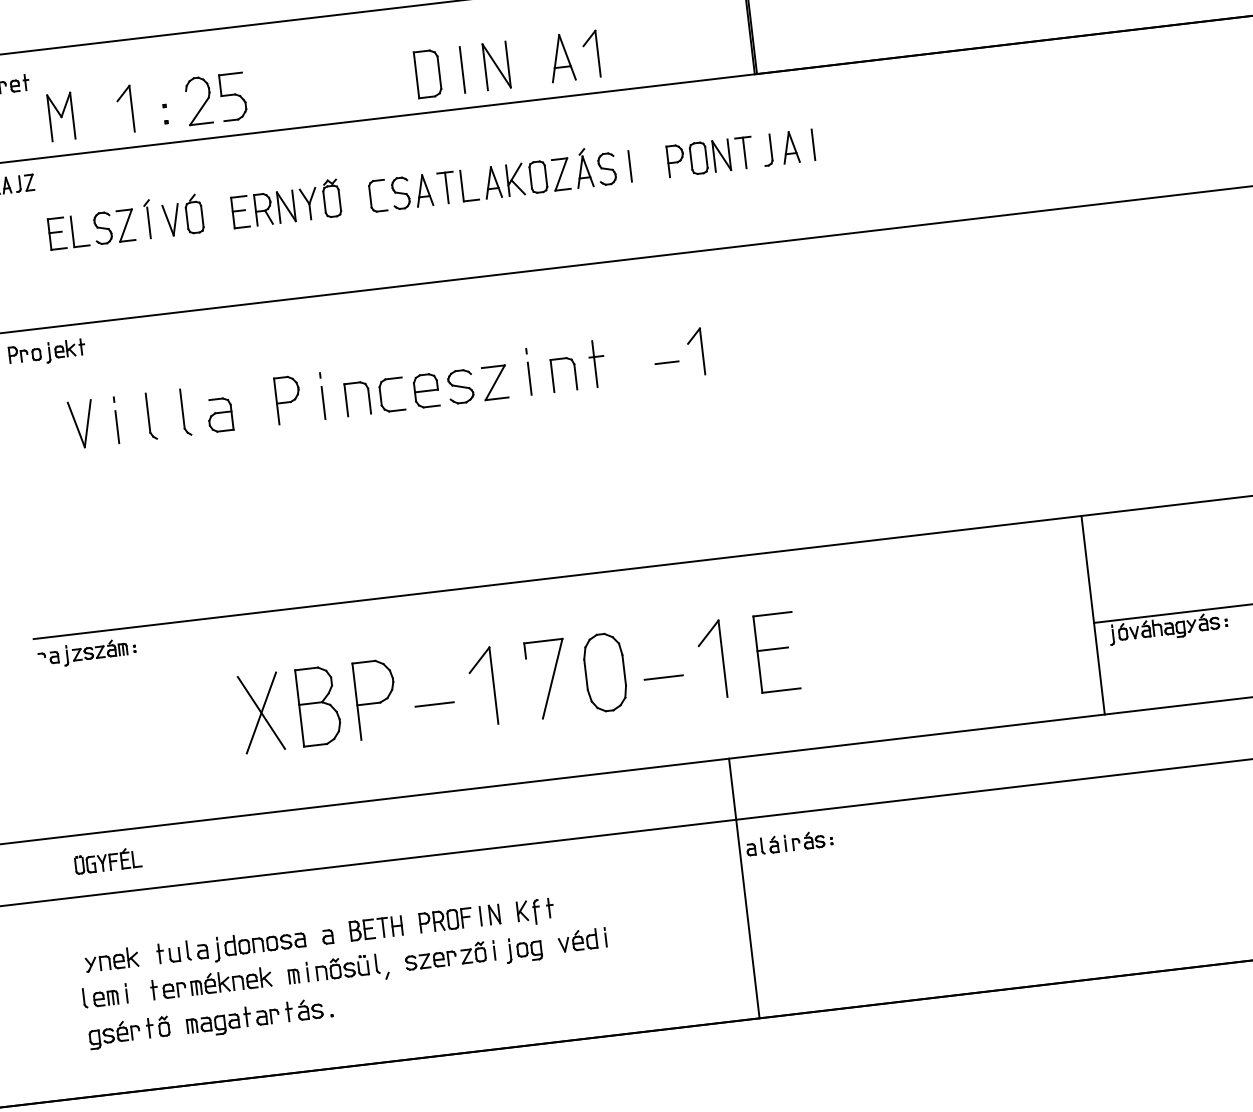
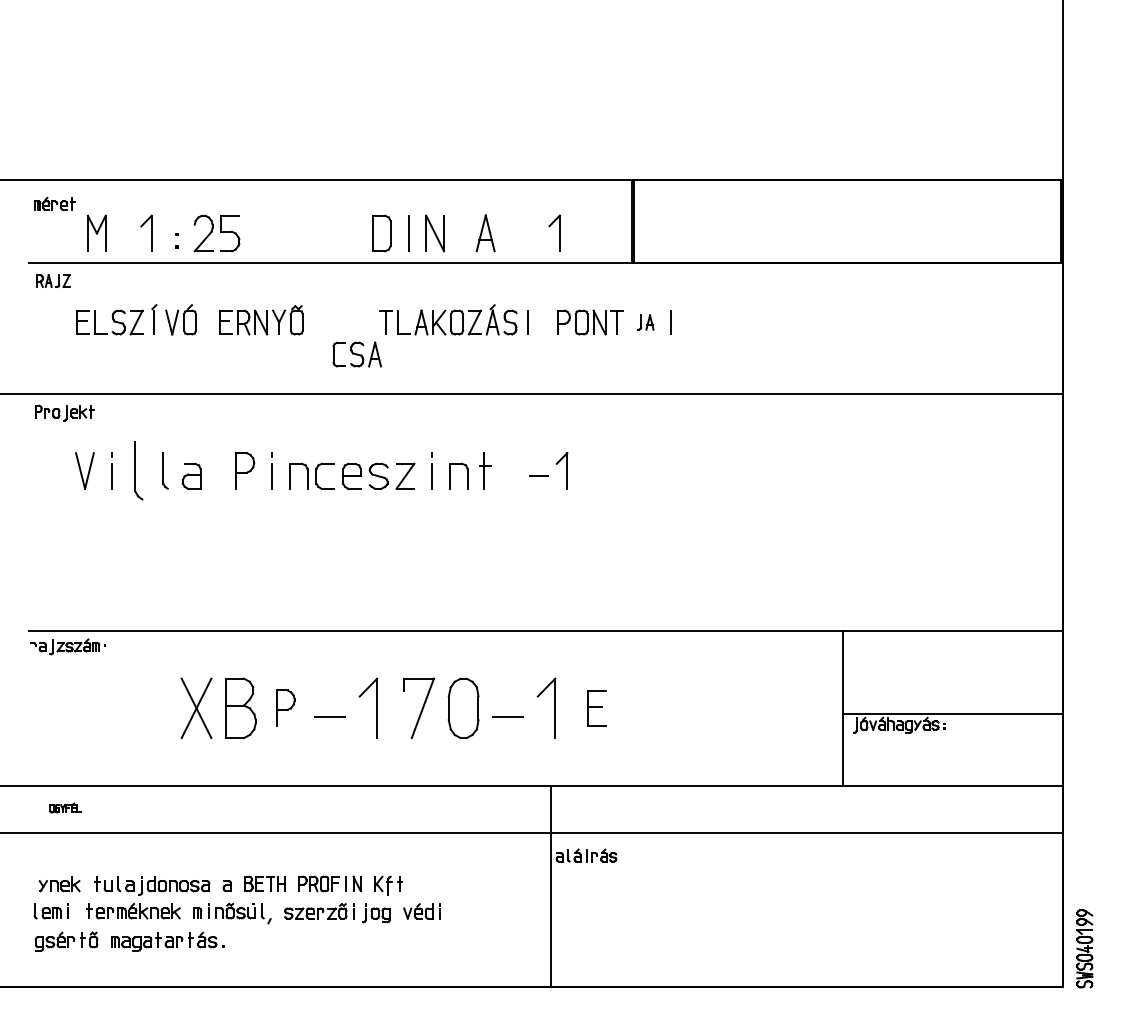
part: (590, 53) -> (554, 232), moved
part: (780, 148) -> (645, 322), size x0.6
part: (399, 193) -> (356, 354), moved
part: (150, 415) -> (138, 470), size x1.6
part: (776, 652) -> (596, 708), size x0.6
part: (375, 698) -> (285, 707), size x0.6
part: (107, 860) -> (65, 807), size x0.6

